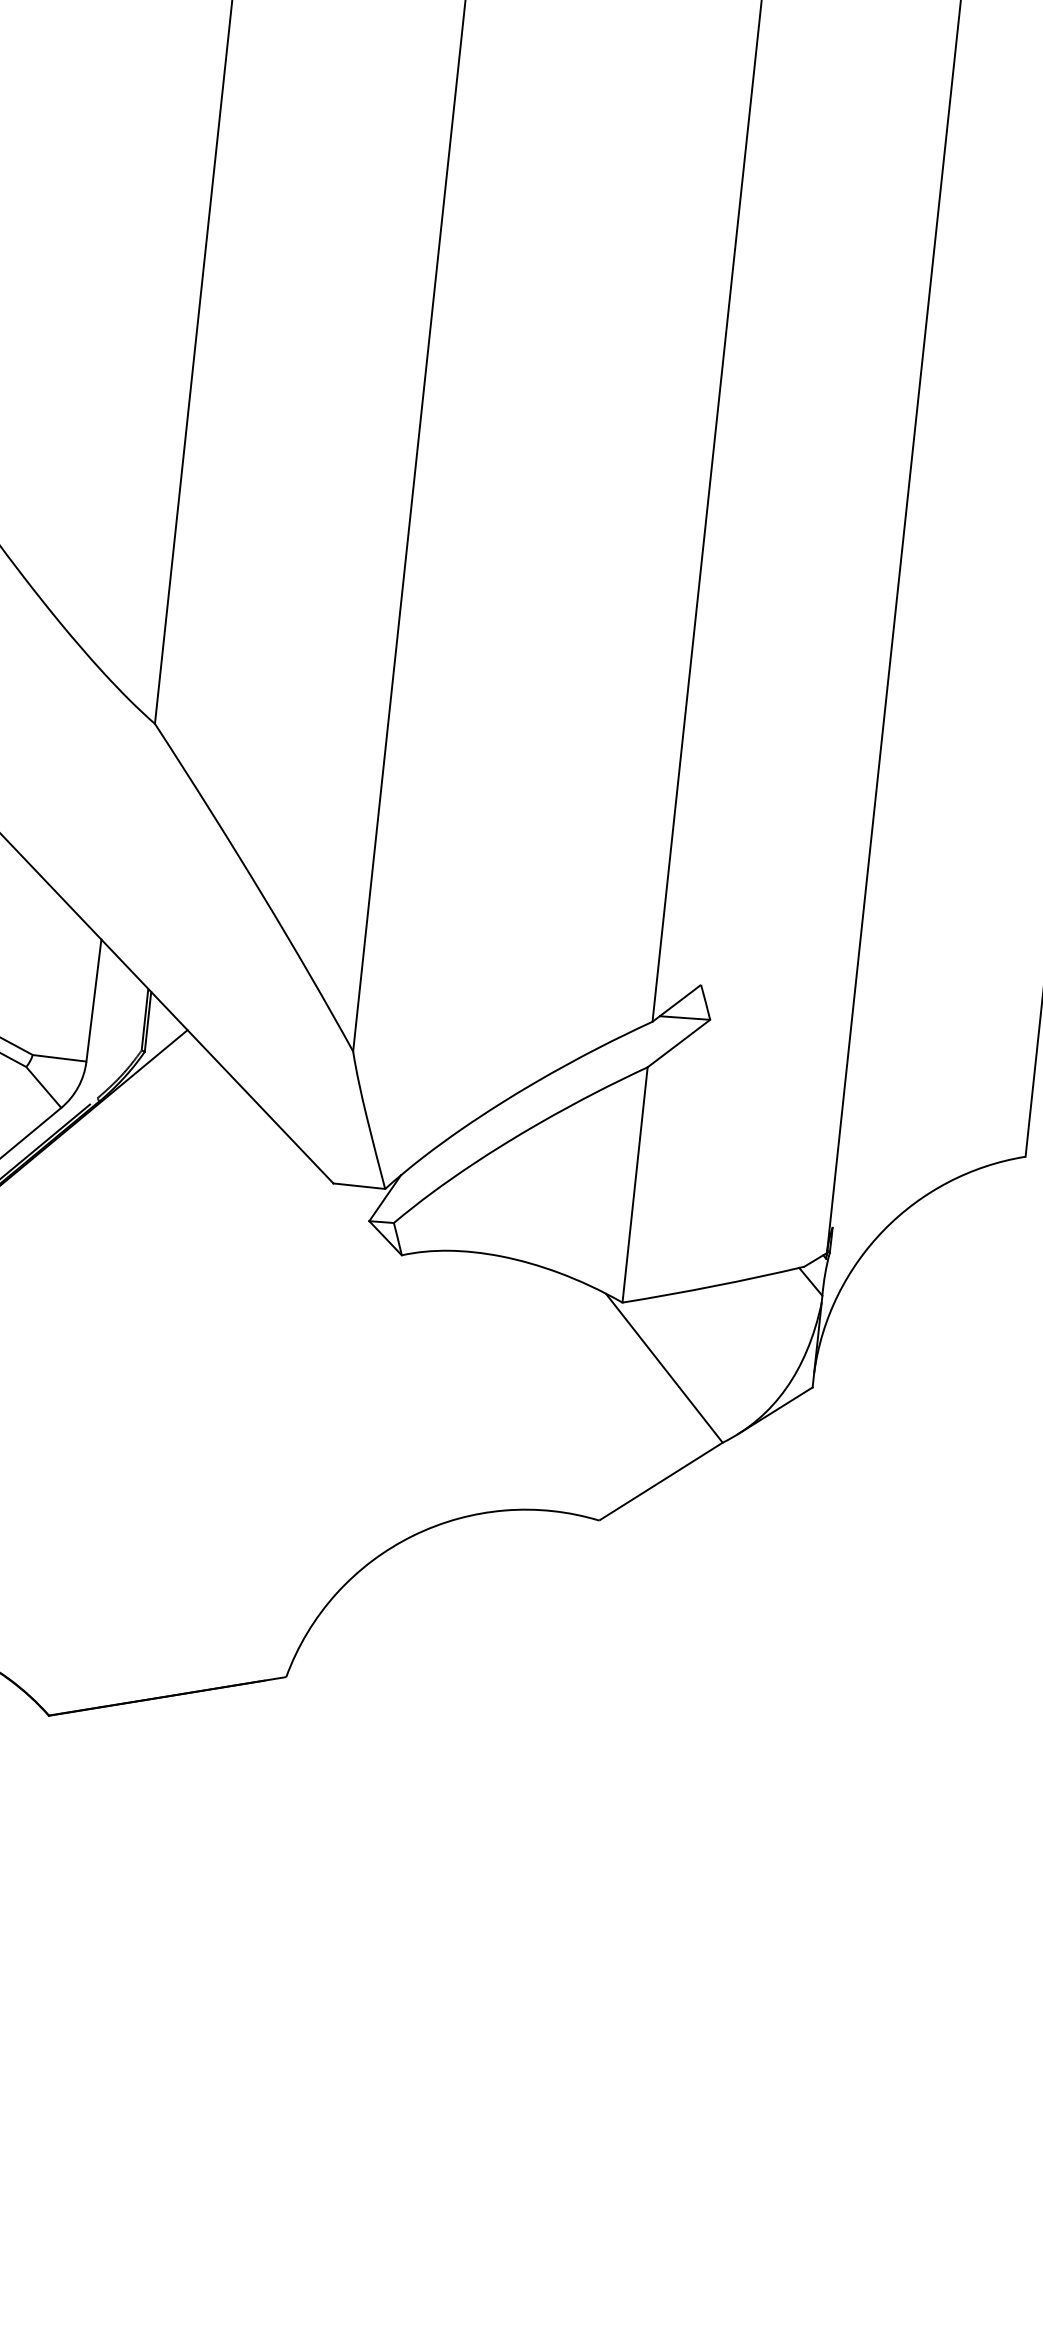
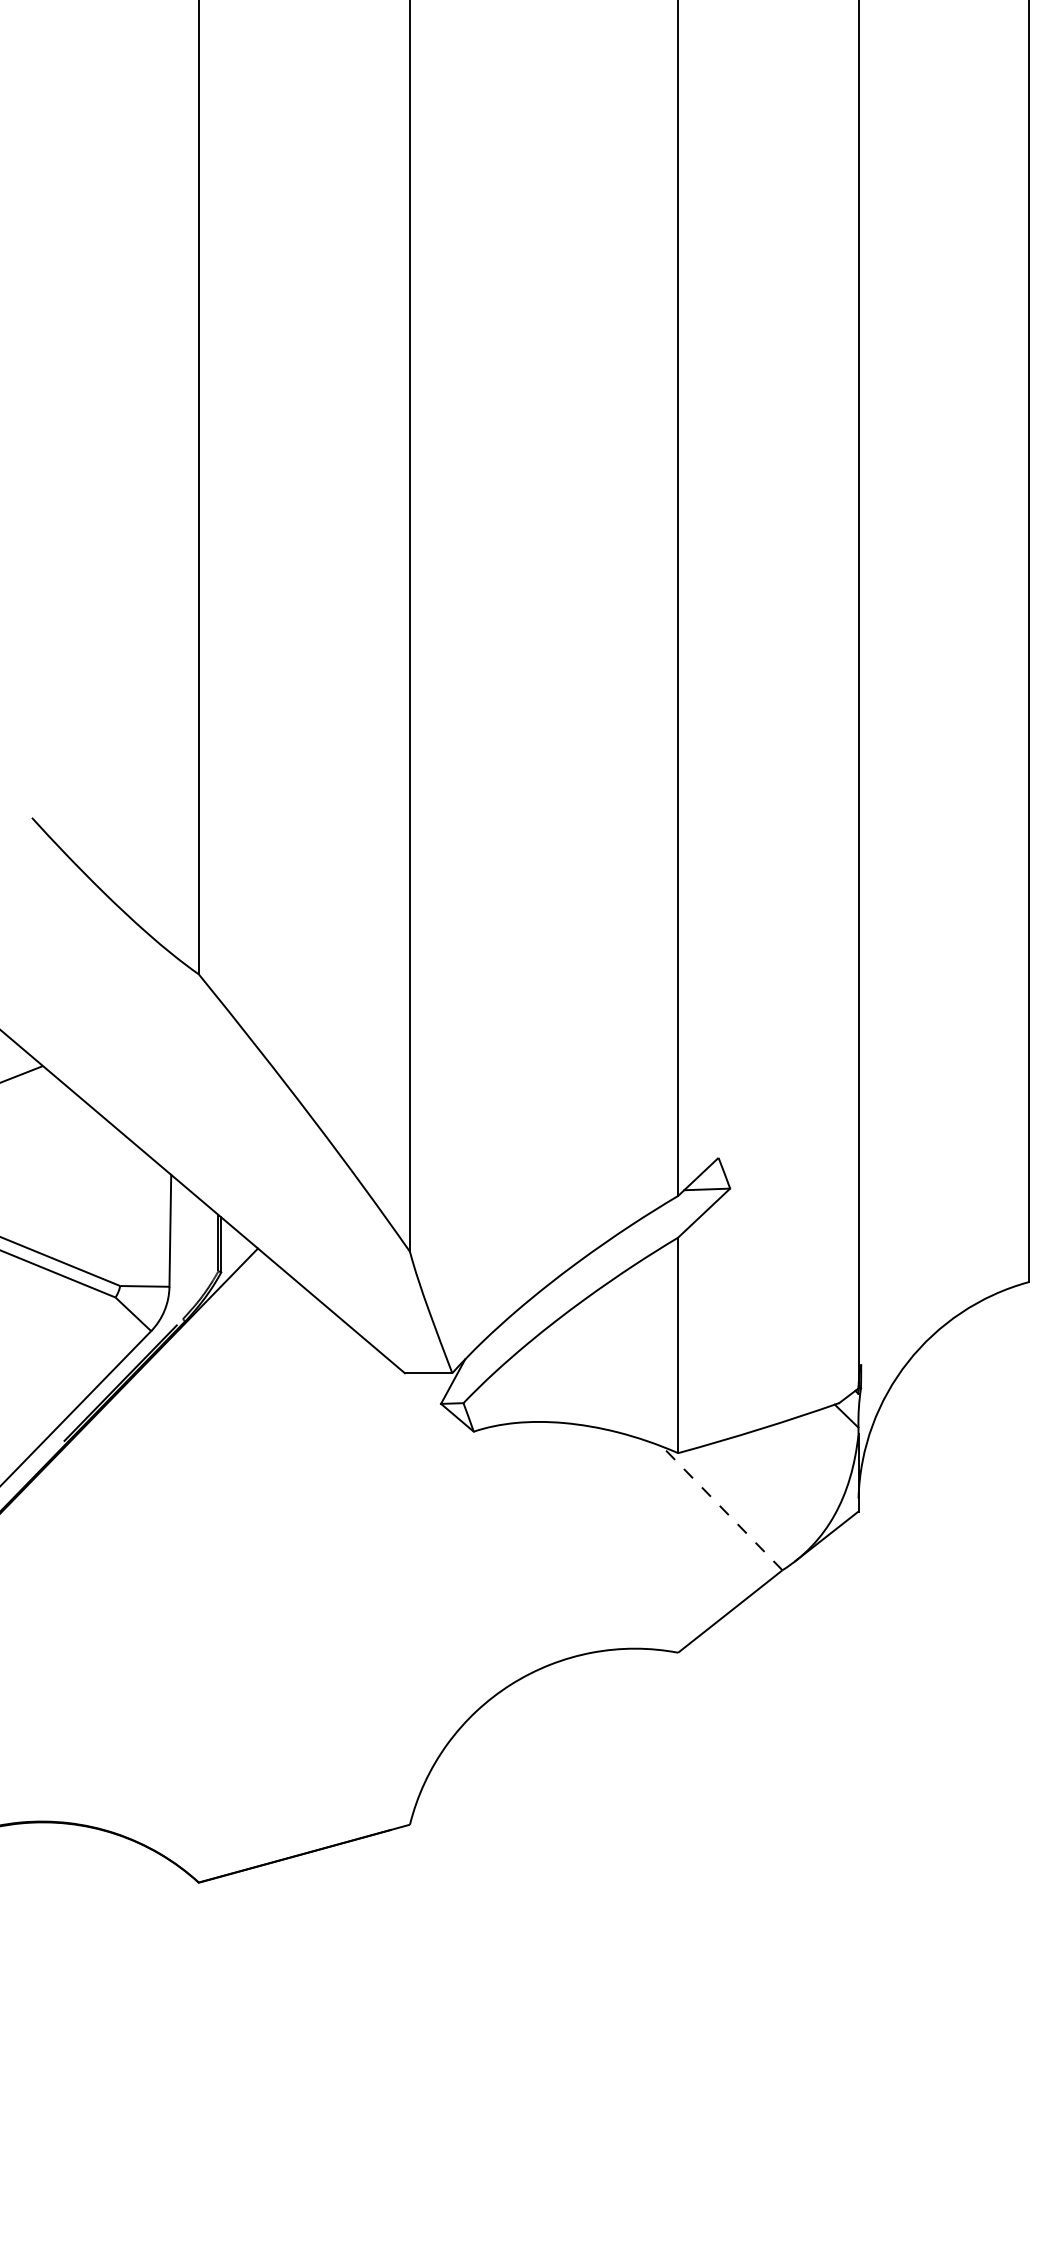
line: (664, 1368) -> (722, 1508), solid -> dashed

